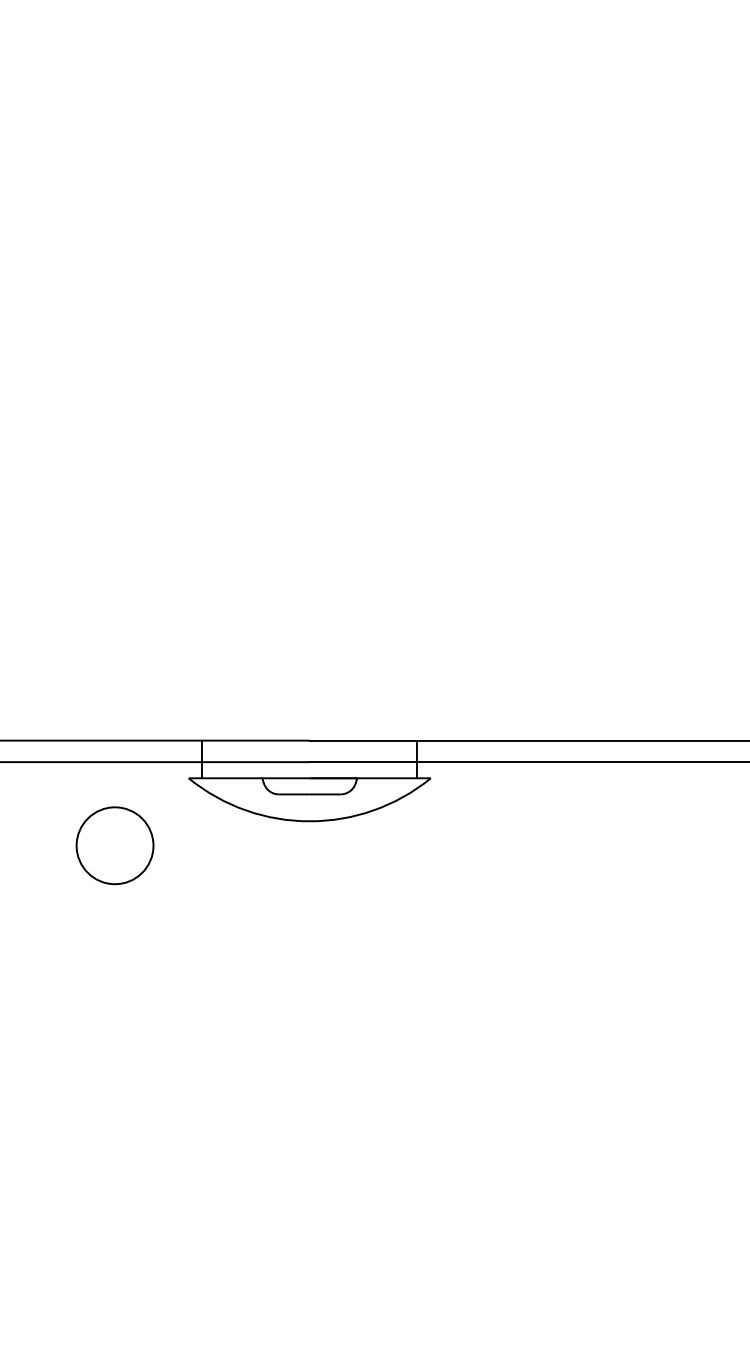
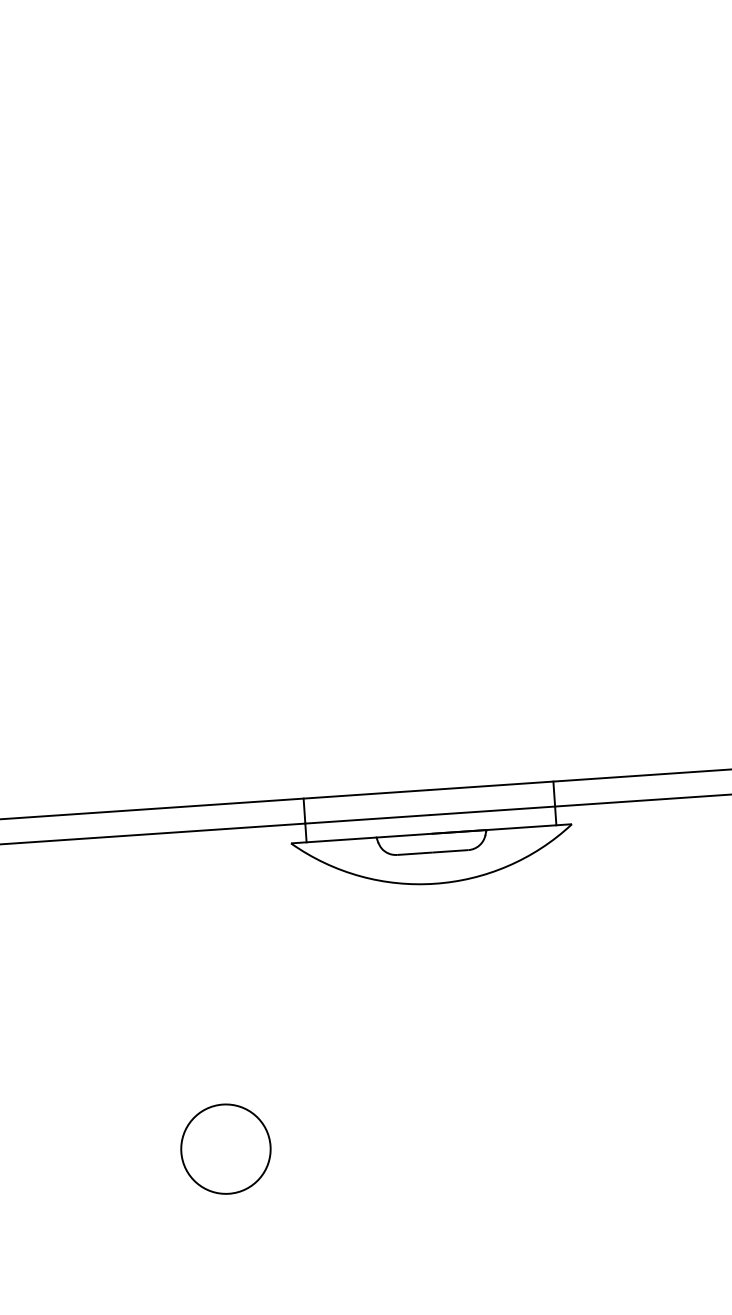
circle: (114, 845) -> (225, 1148), moved

